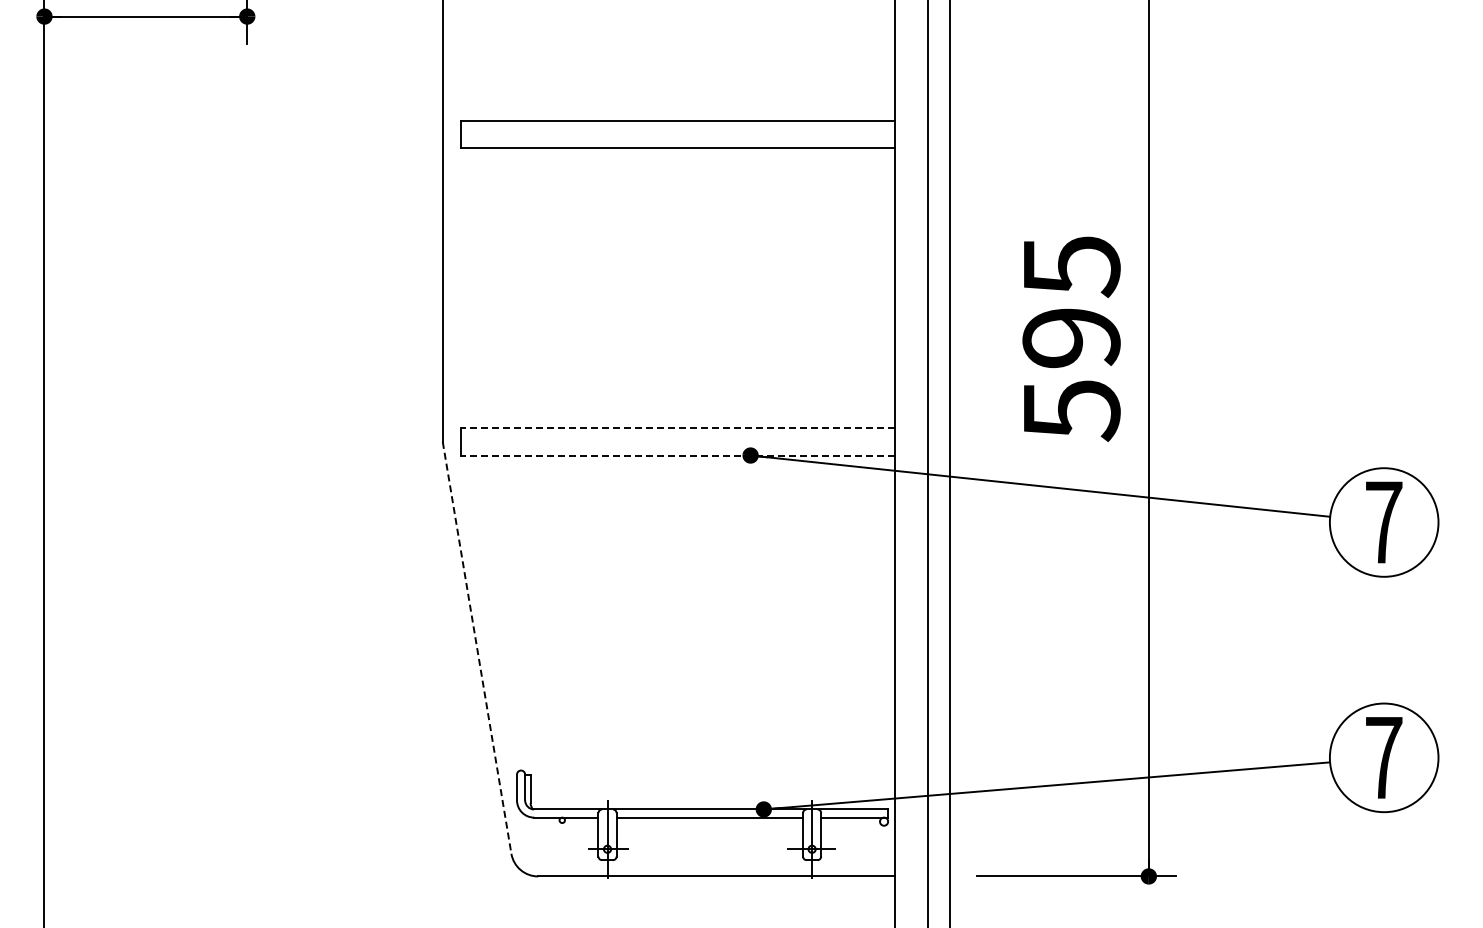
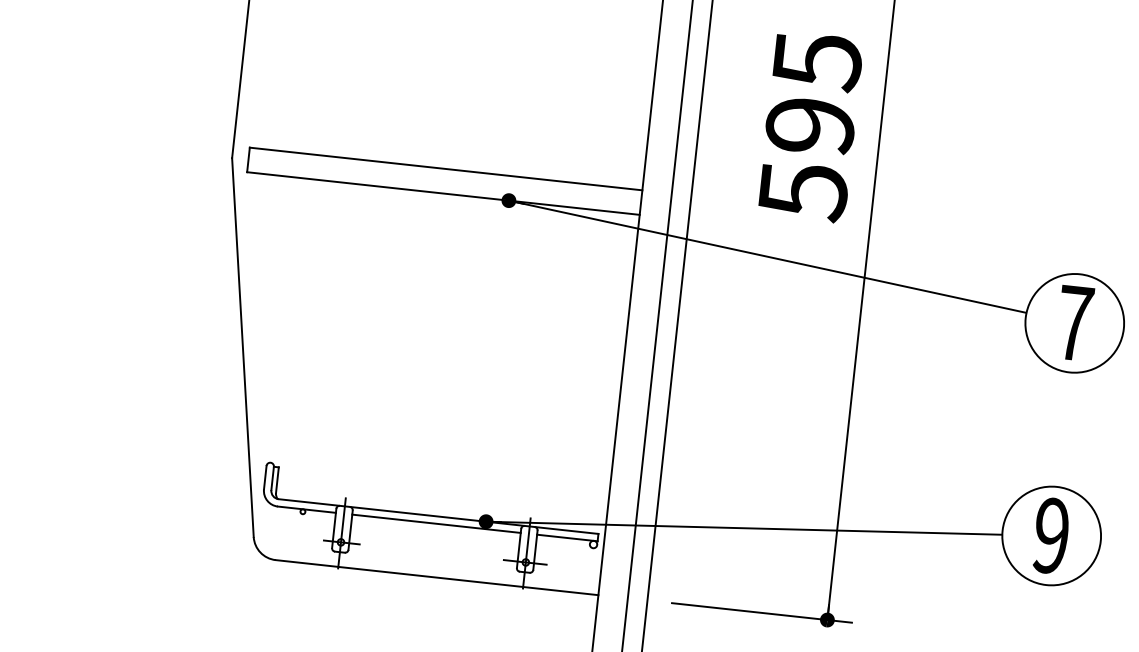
line: (677, 428) -> (445, 169), dashed -> solid
line: (677, 455) -> (442, 193), dashed -> solid
line: (477, 647) -> (243, 347), dashed -> solid
text: (1383, 757) -> (1051, 535), 7 -> 9

